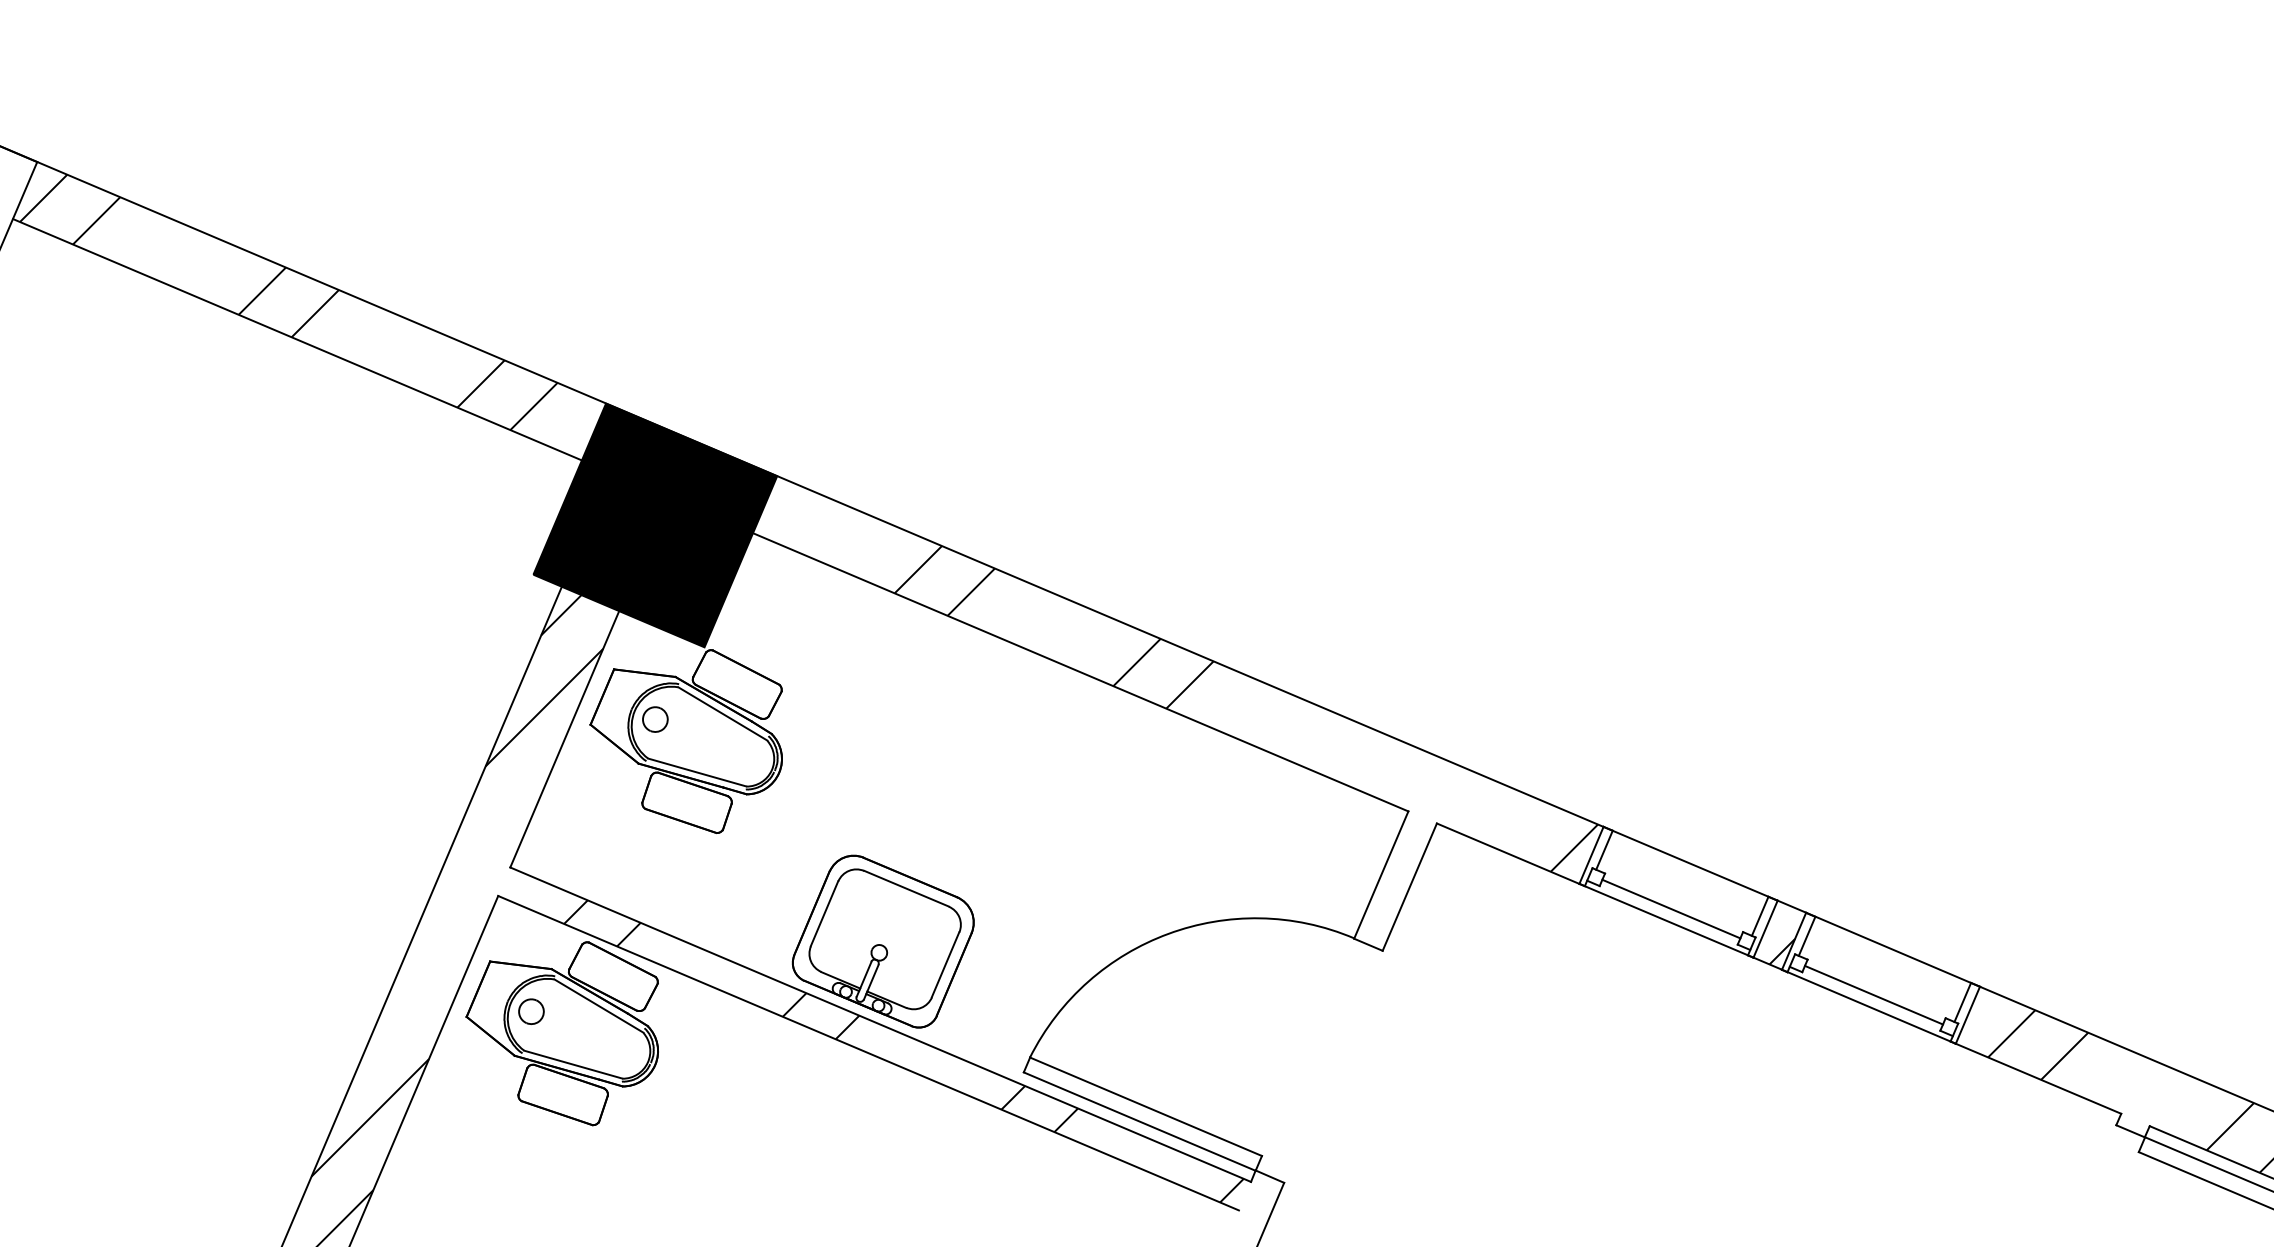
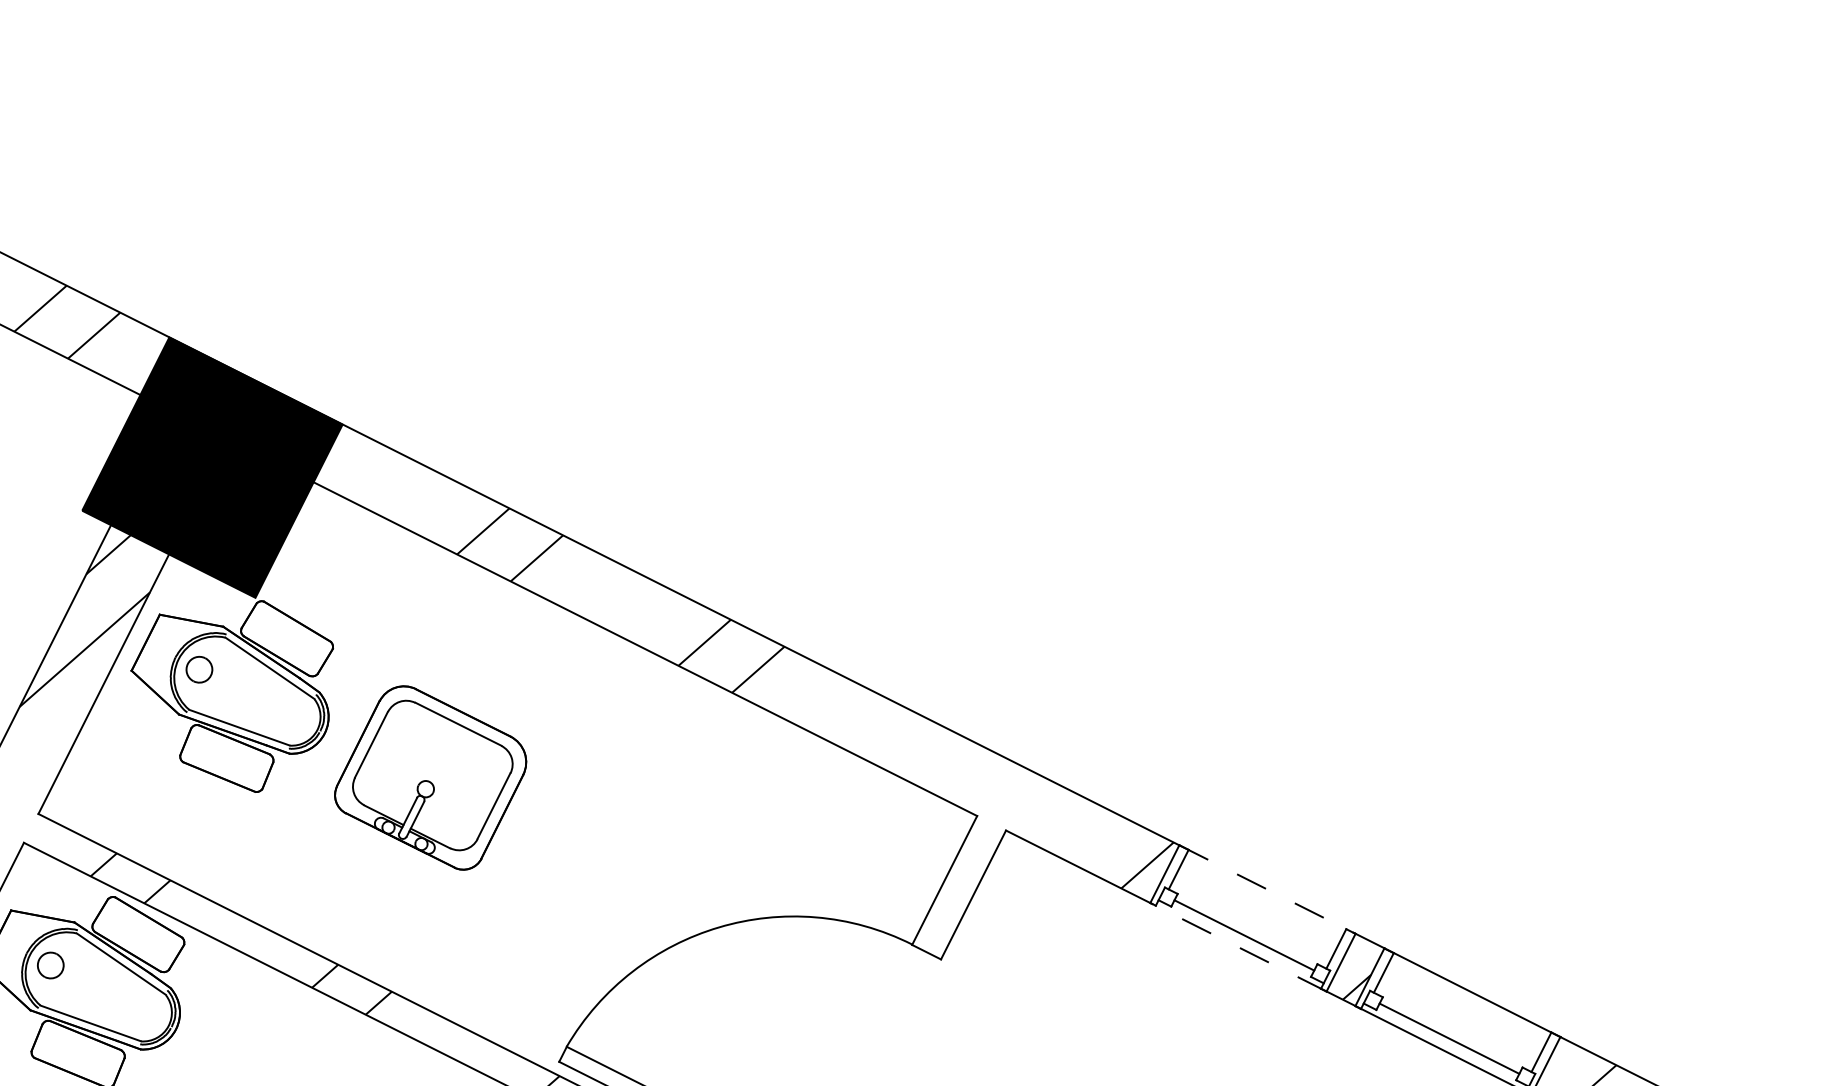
line: (1690, 863) -> (1267, 889), solid -> dashed
line: (1666, 920) -> (1238, 946), solid -> dashed
part: (882, 941) -> (429, 777), moved

